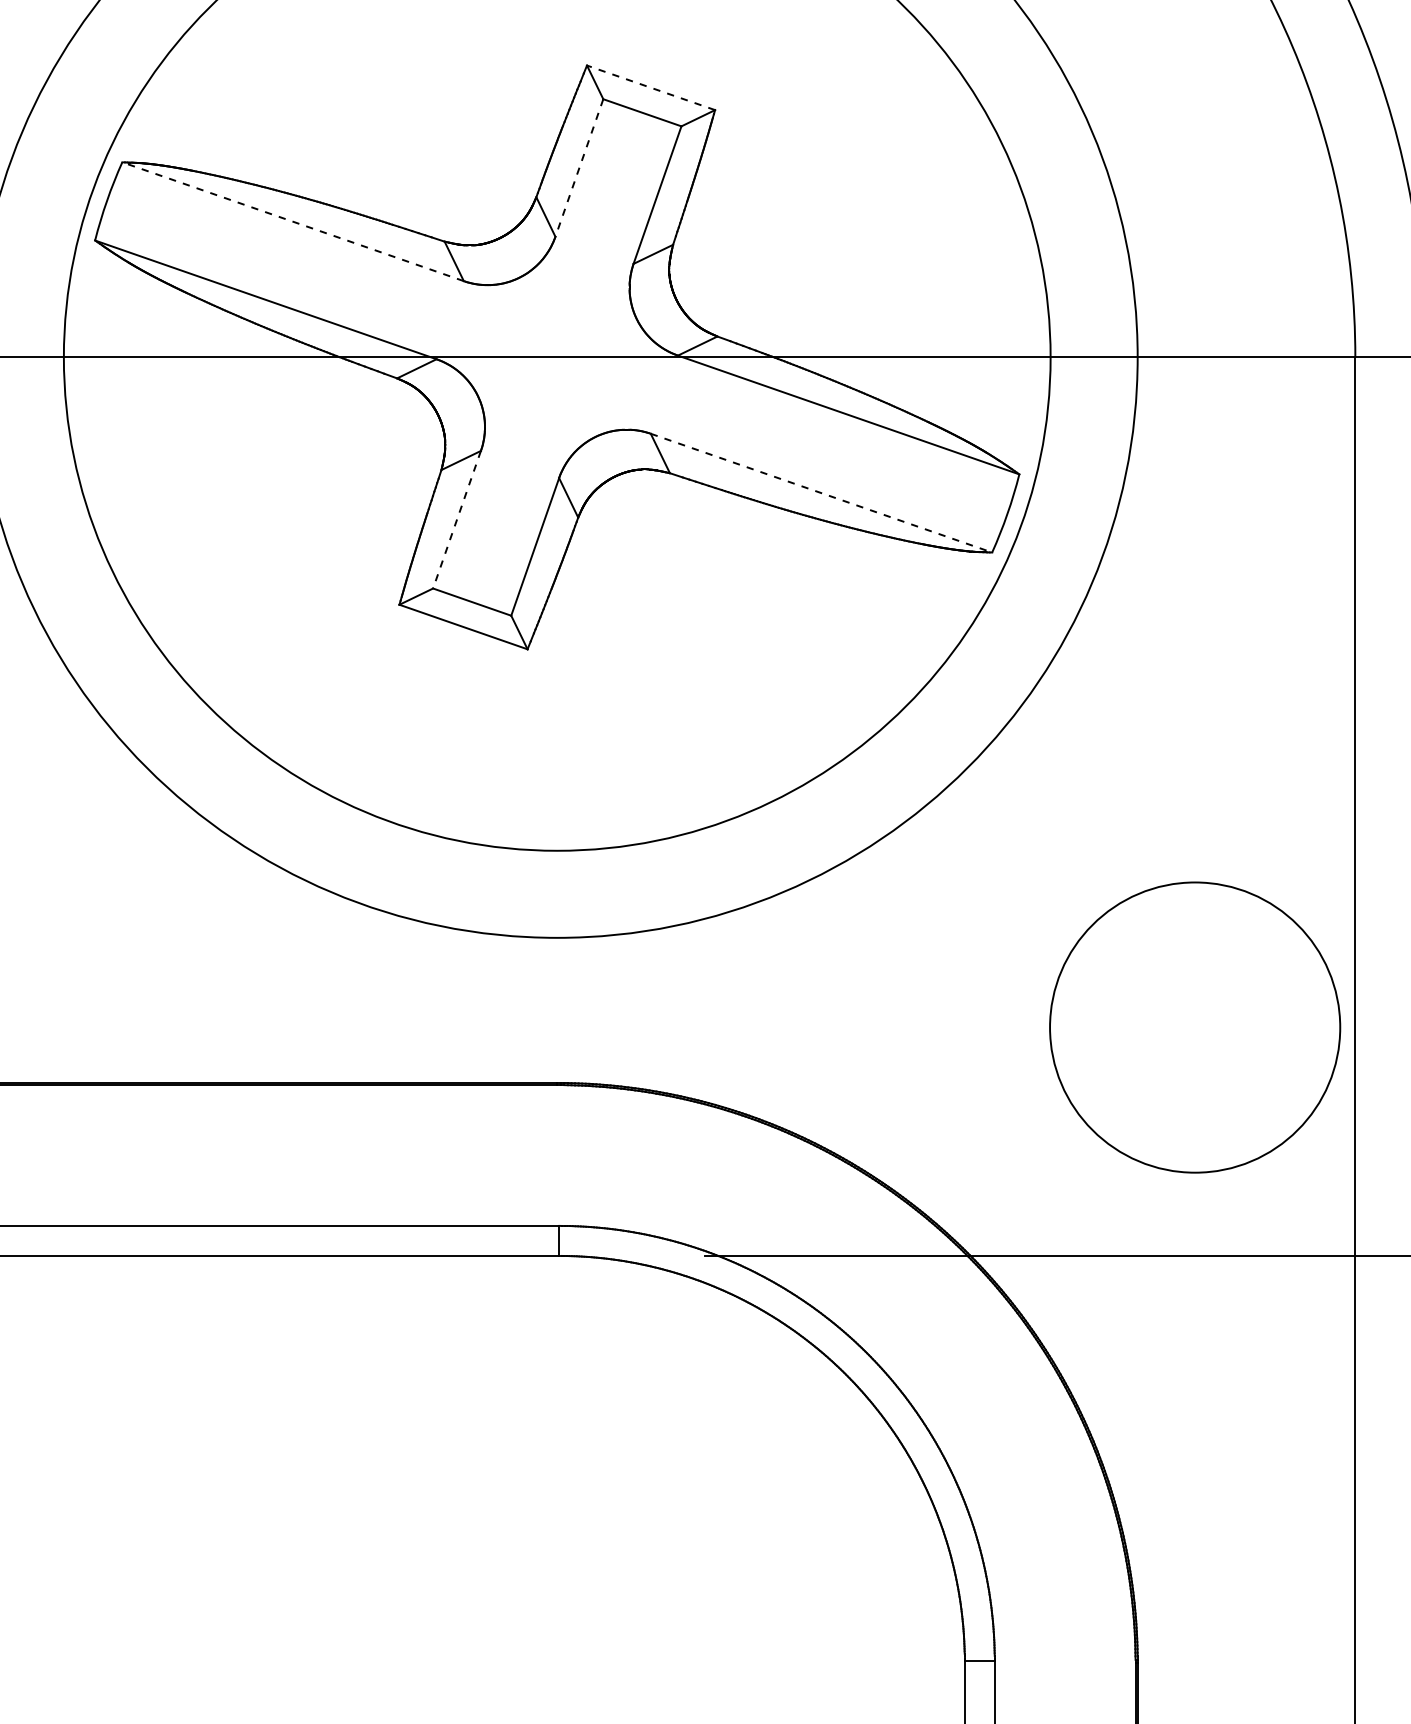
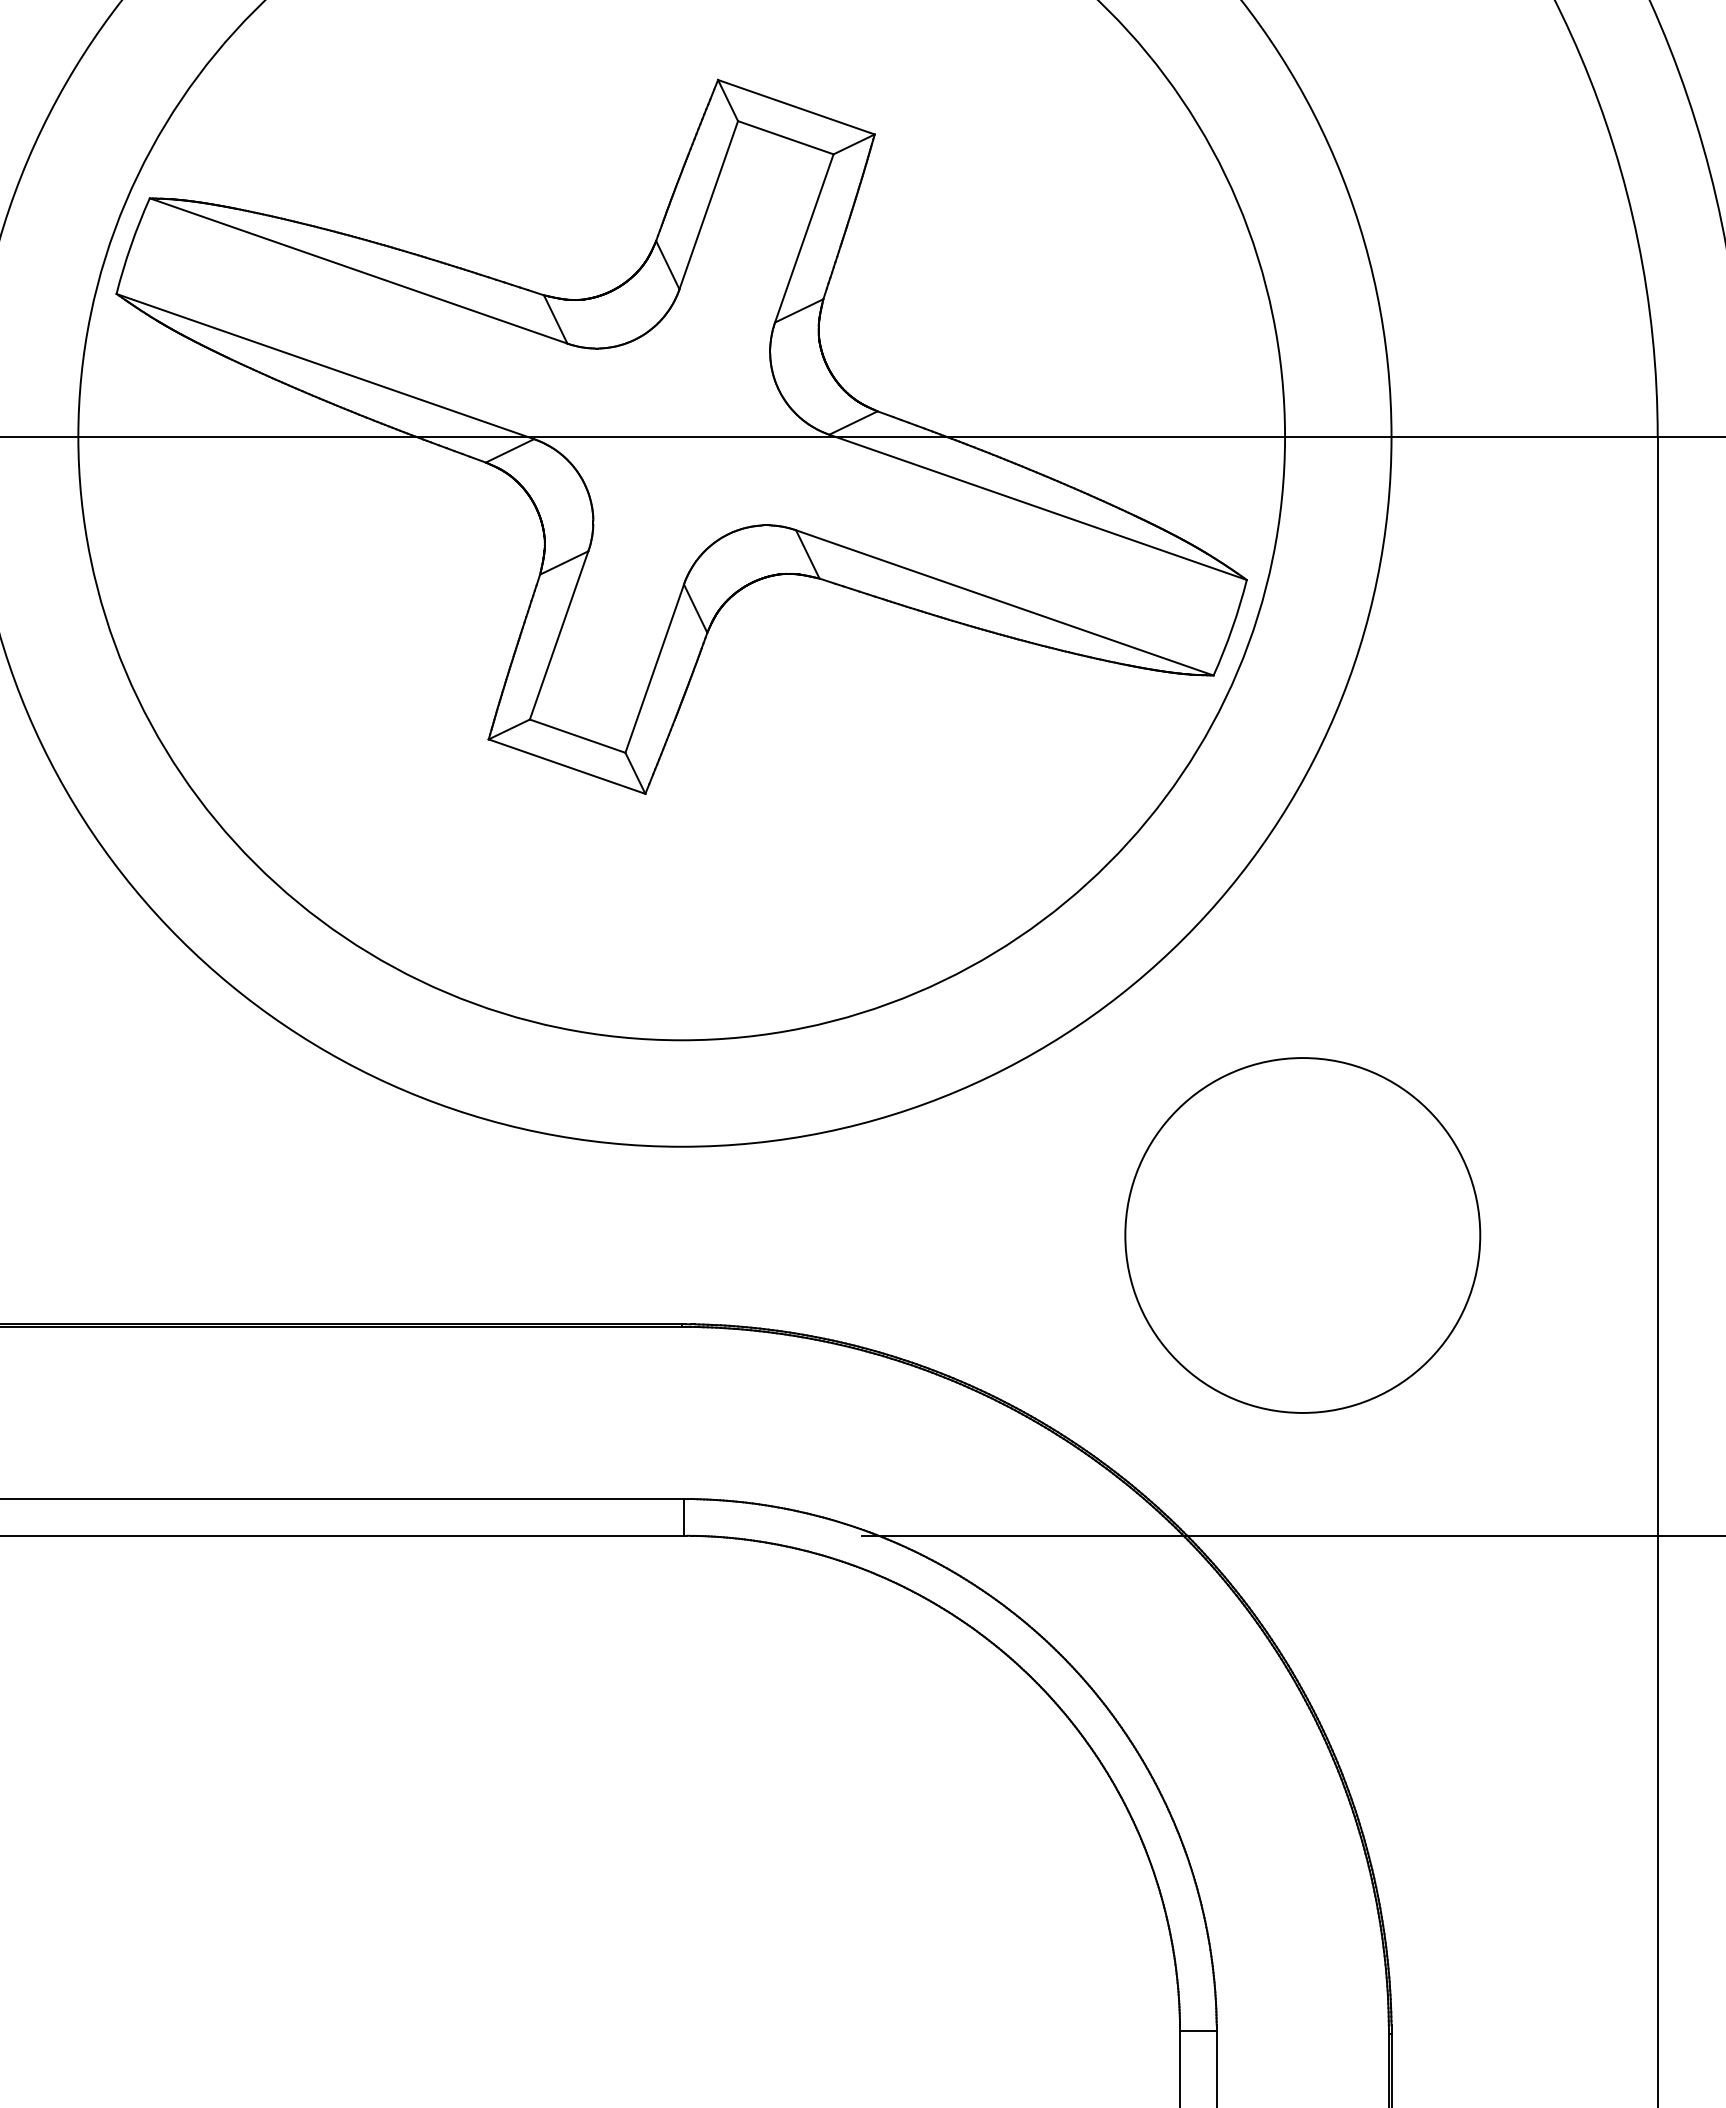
line: (651, 88) -> (796, 107), dashed -> solid
line: (579, 168) -> (708, 205), dashed -> solid
line: (292, 221) -> (358, 270), dashed -> solid
line: (822, 493) -> (1005, 603), dashed -> solid
line: (456, 519) -> (558, 635), dashed -> solid
circle: (1194, 1027) -> (1302, 1235), moved

